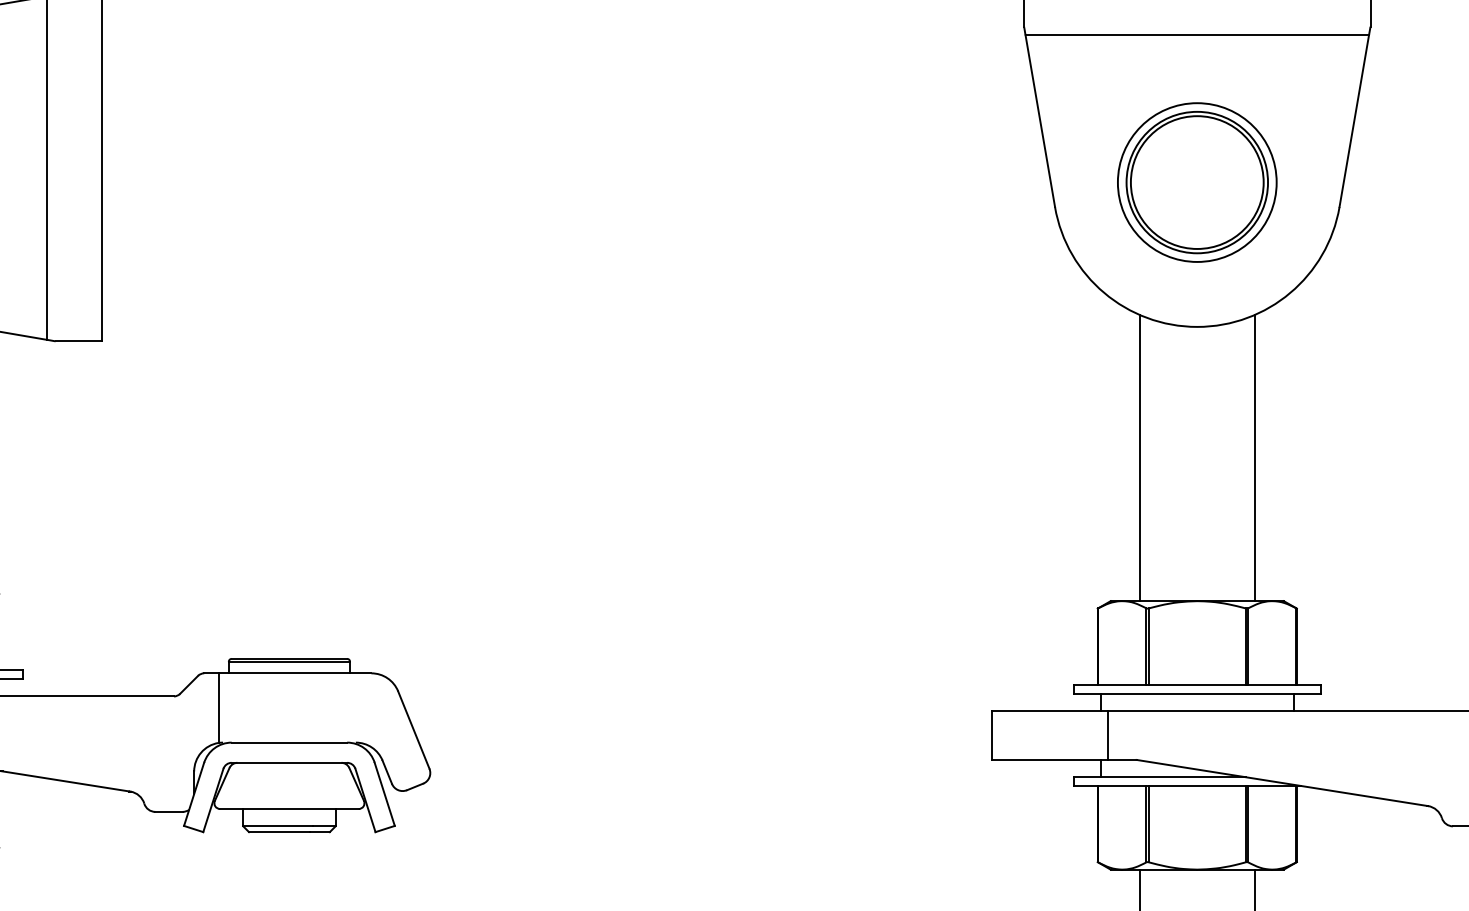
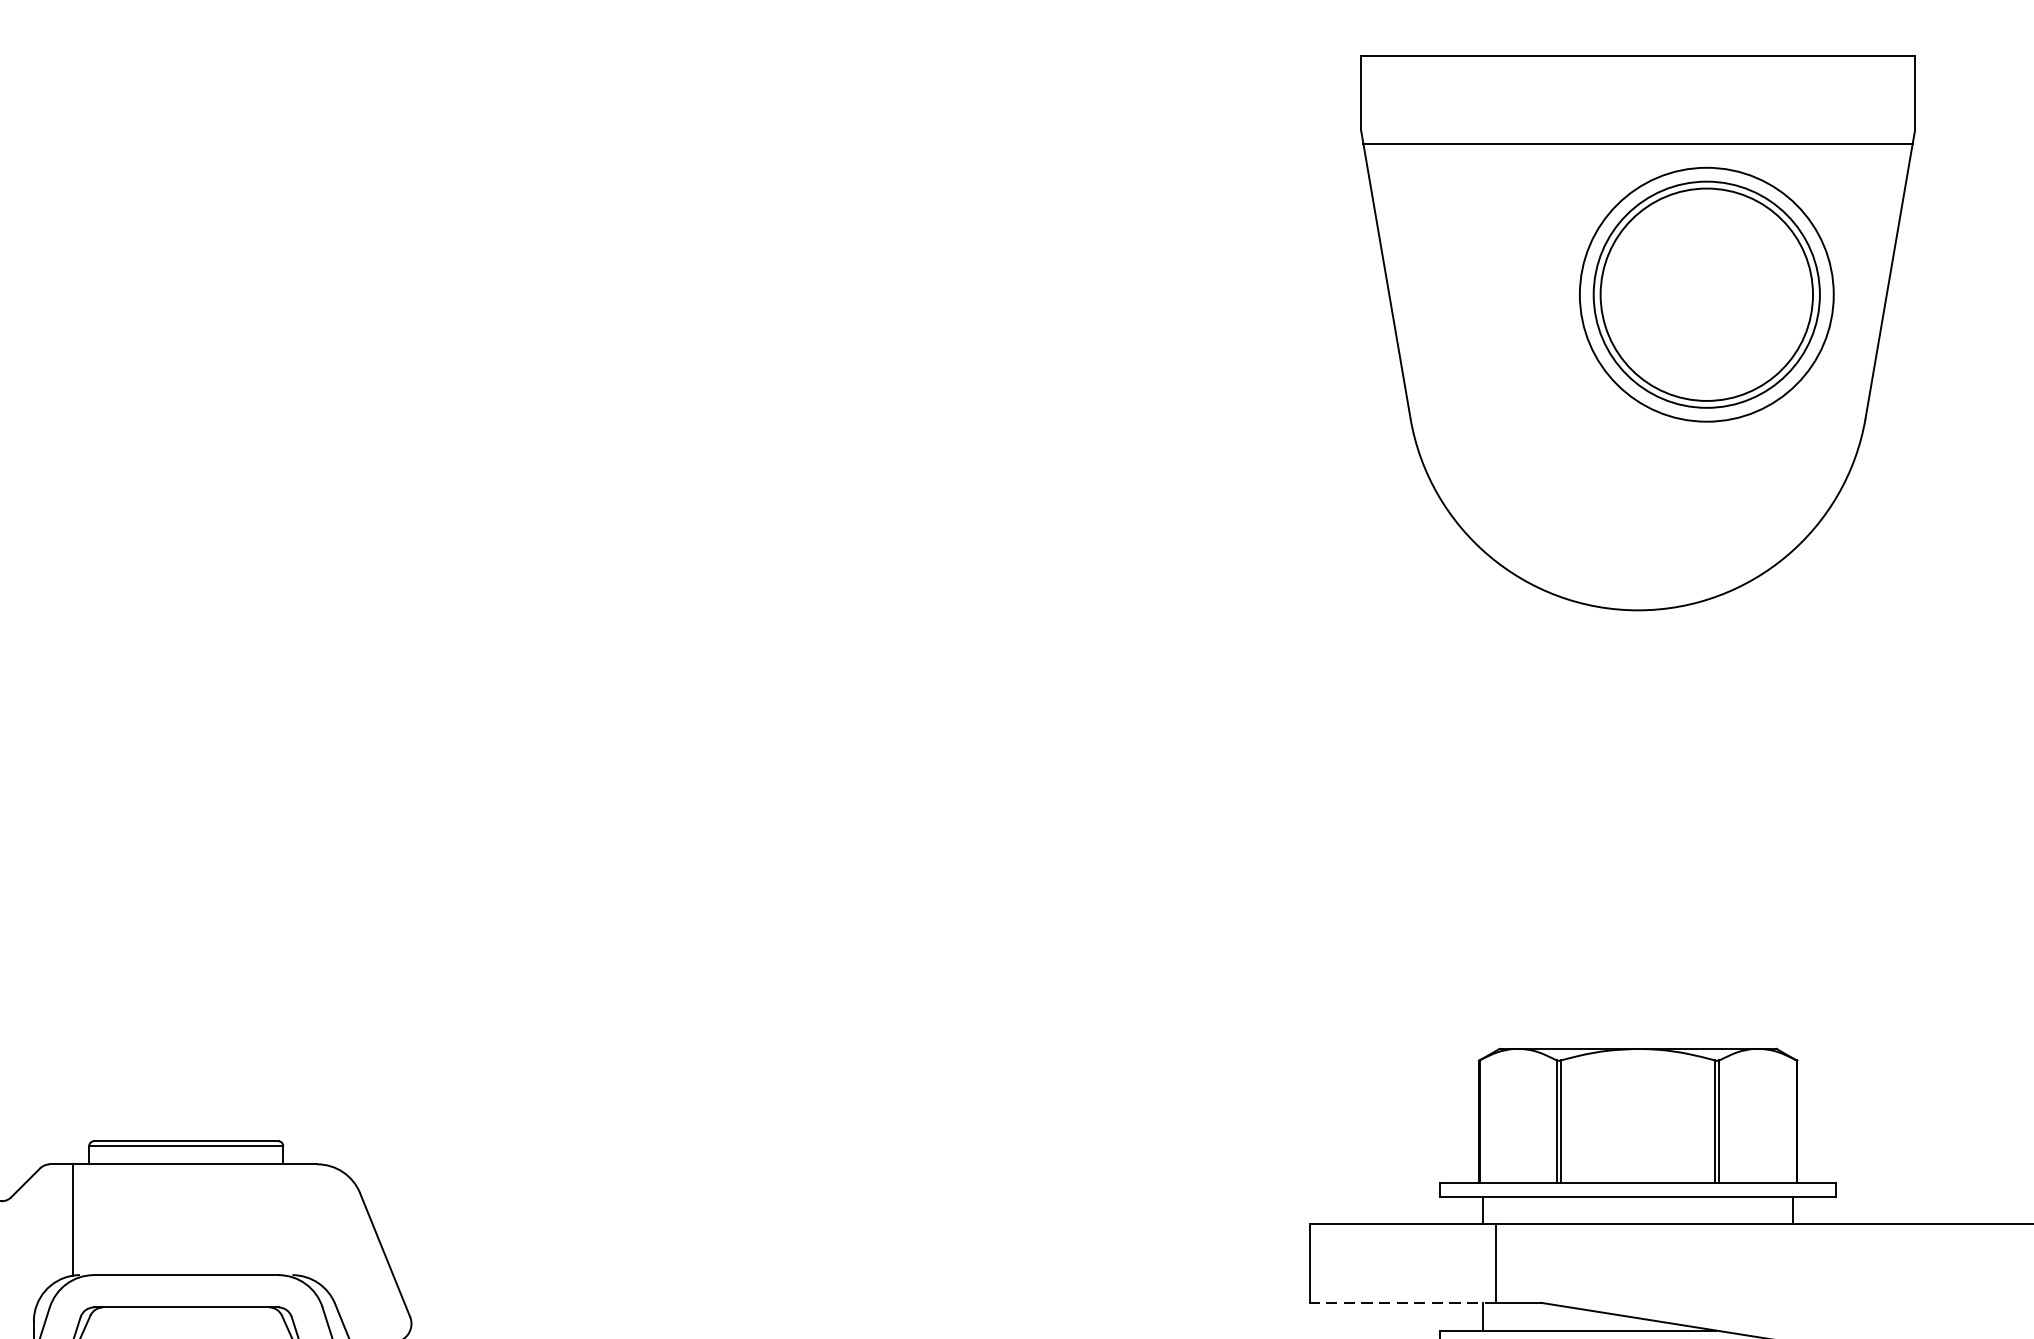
part: (1197, 182) -> (1707, 294), moved
line: (1139, 457) -> (1545, 819), removed
line: (1255, 457) -> (1731, 819), removed
line: (1050, 759) -> (1403, 1302), solid -> dashed

